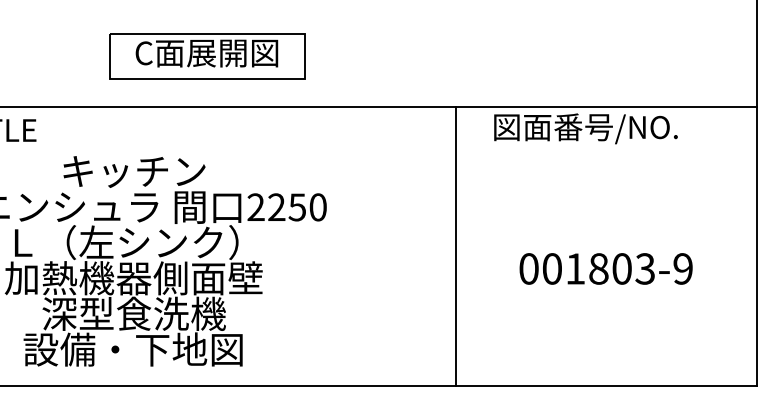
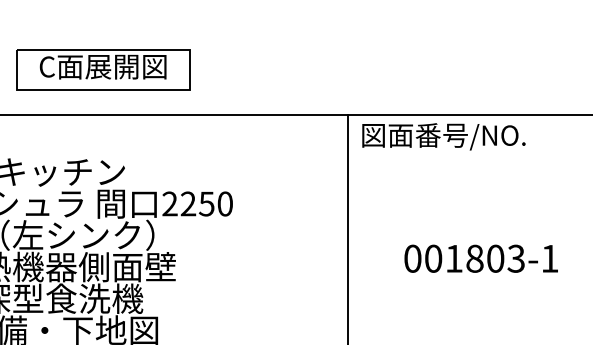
part: (207, 56) -> (103, 69), moved
text: (585, 128) -> (443, 136), moved
text: (682, 268) -> (549, 258), 001803-9 -> 001803-1

